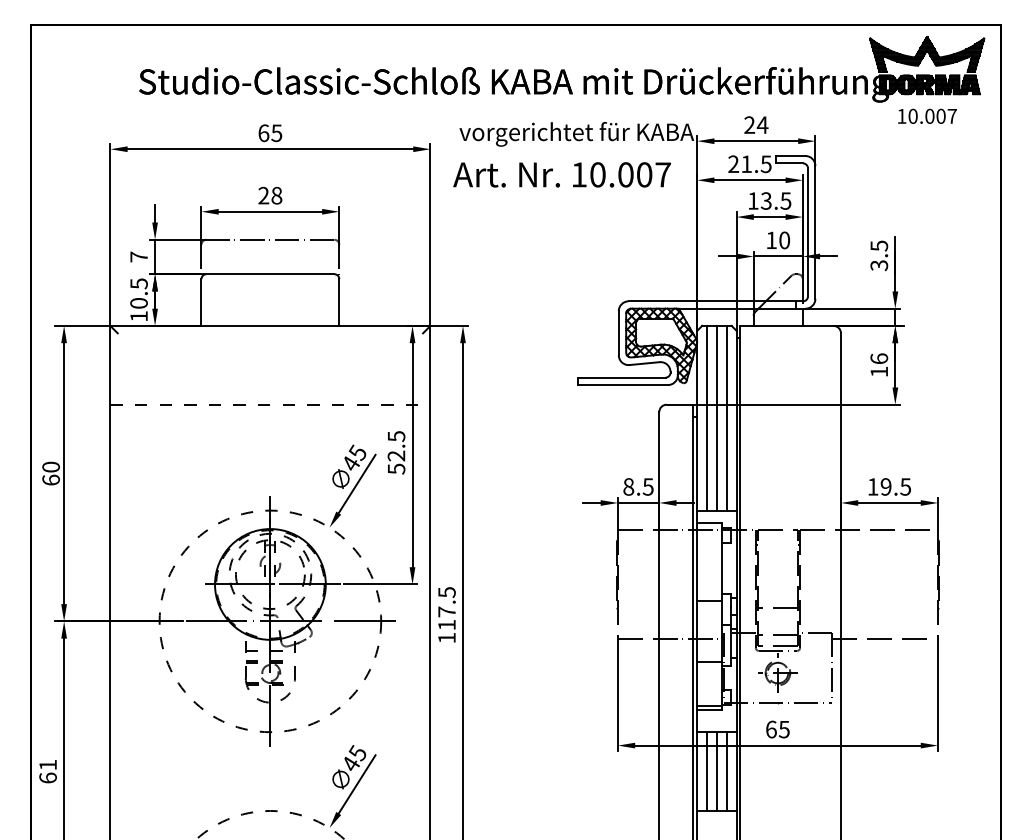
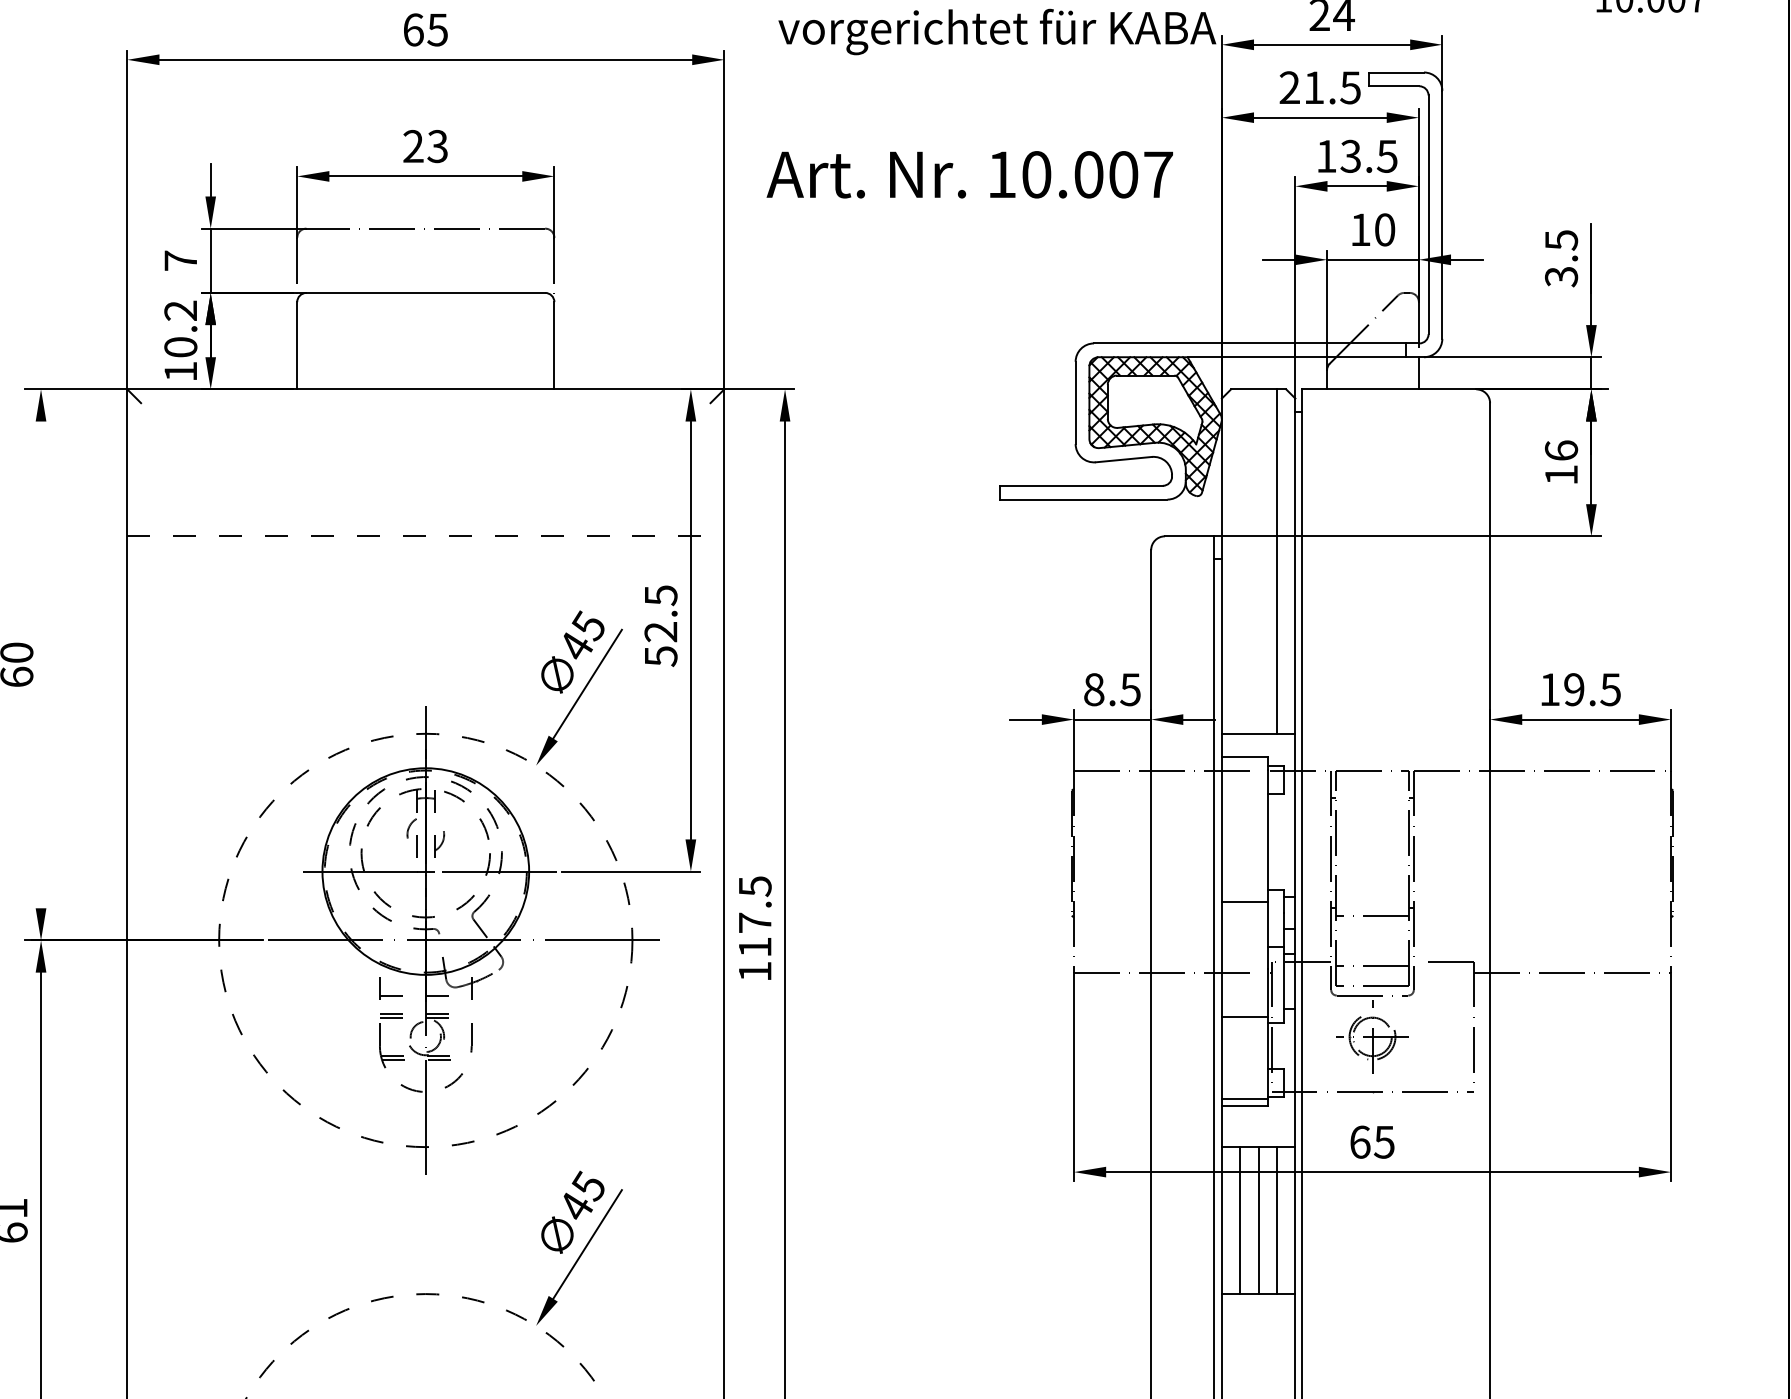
text: (561, 174) -> (968, 174), moved
text: (276, 195) -> (437, 146), 28 -> 23
text: (138, 283) -> (179, 310), 10.5 -> 10.2
line: (707, 417) -> (1241, 560), removed
line: (716, 417) -> (1257, 560), removed
line: (64, 473) -> (41, 664), removed

